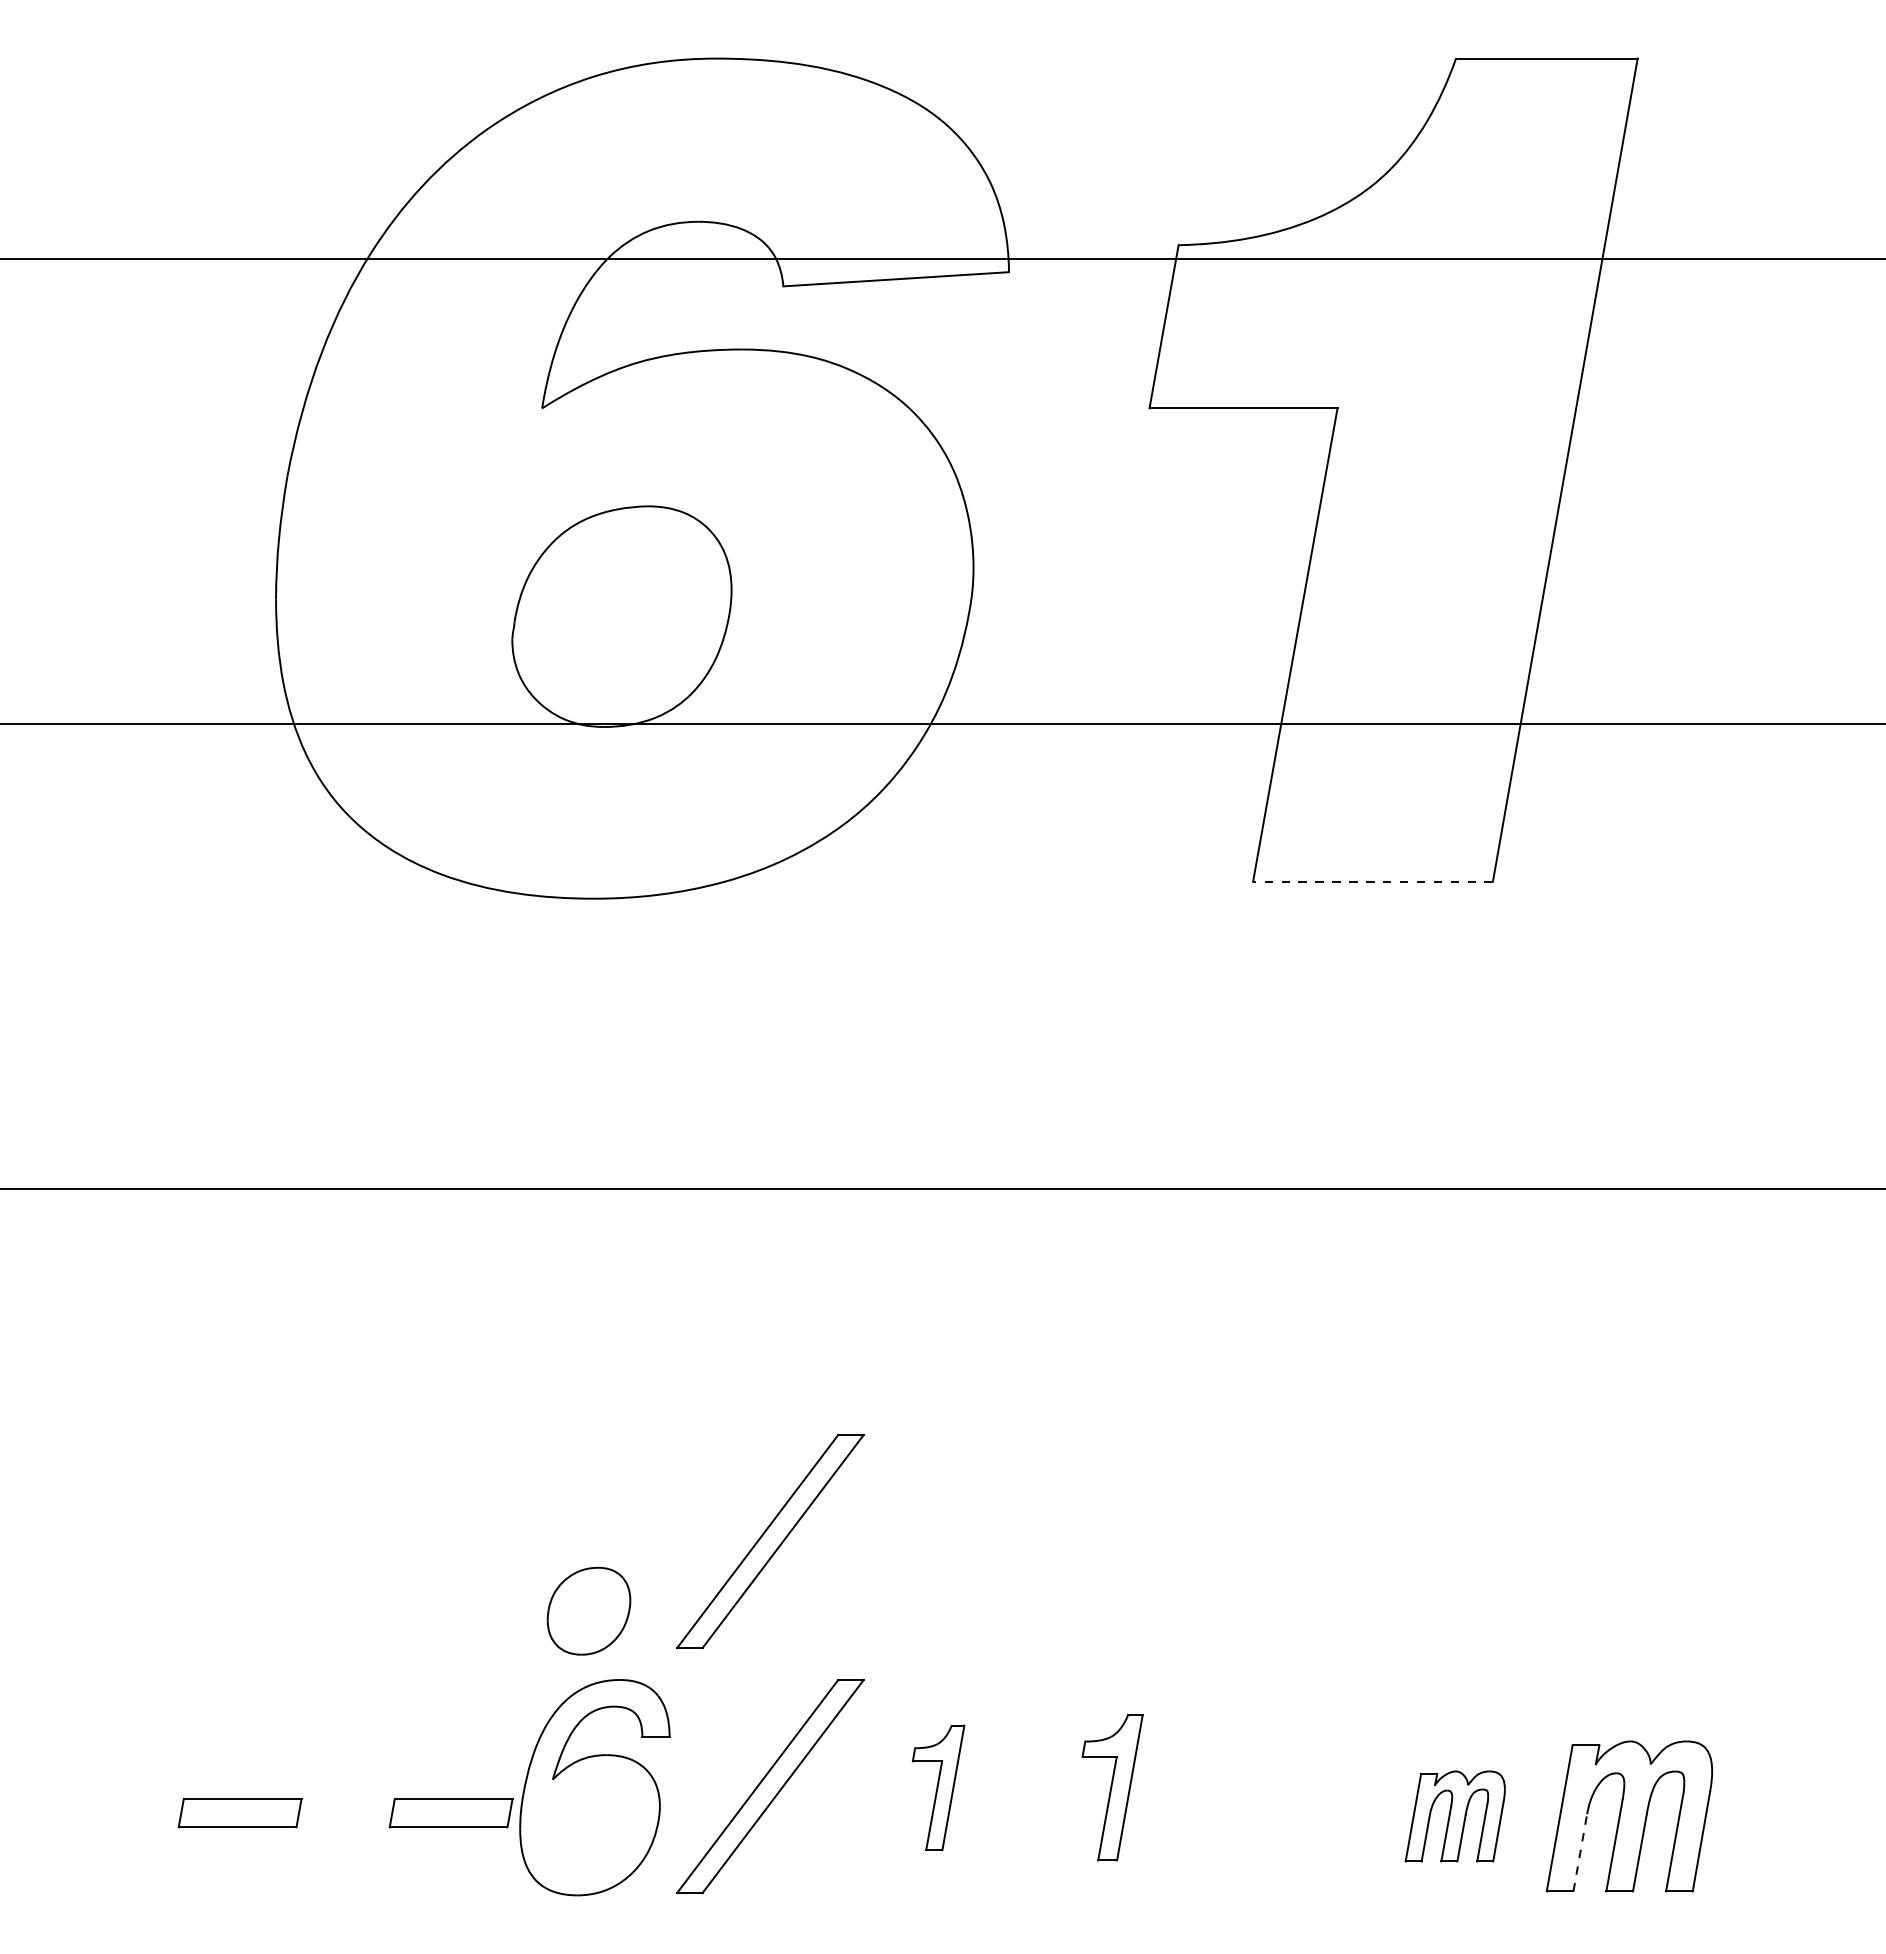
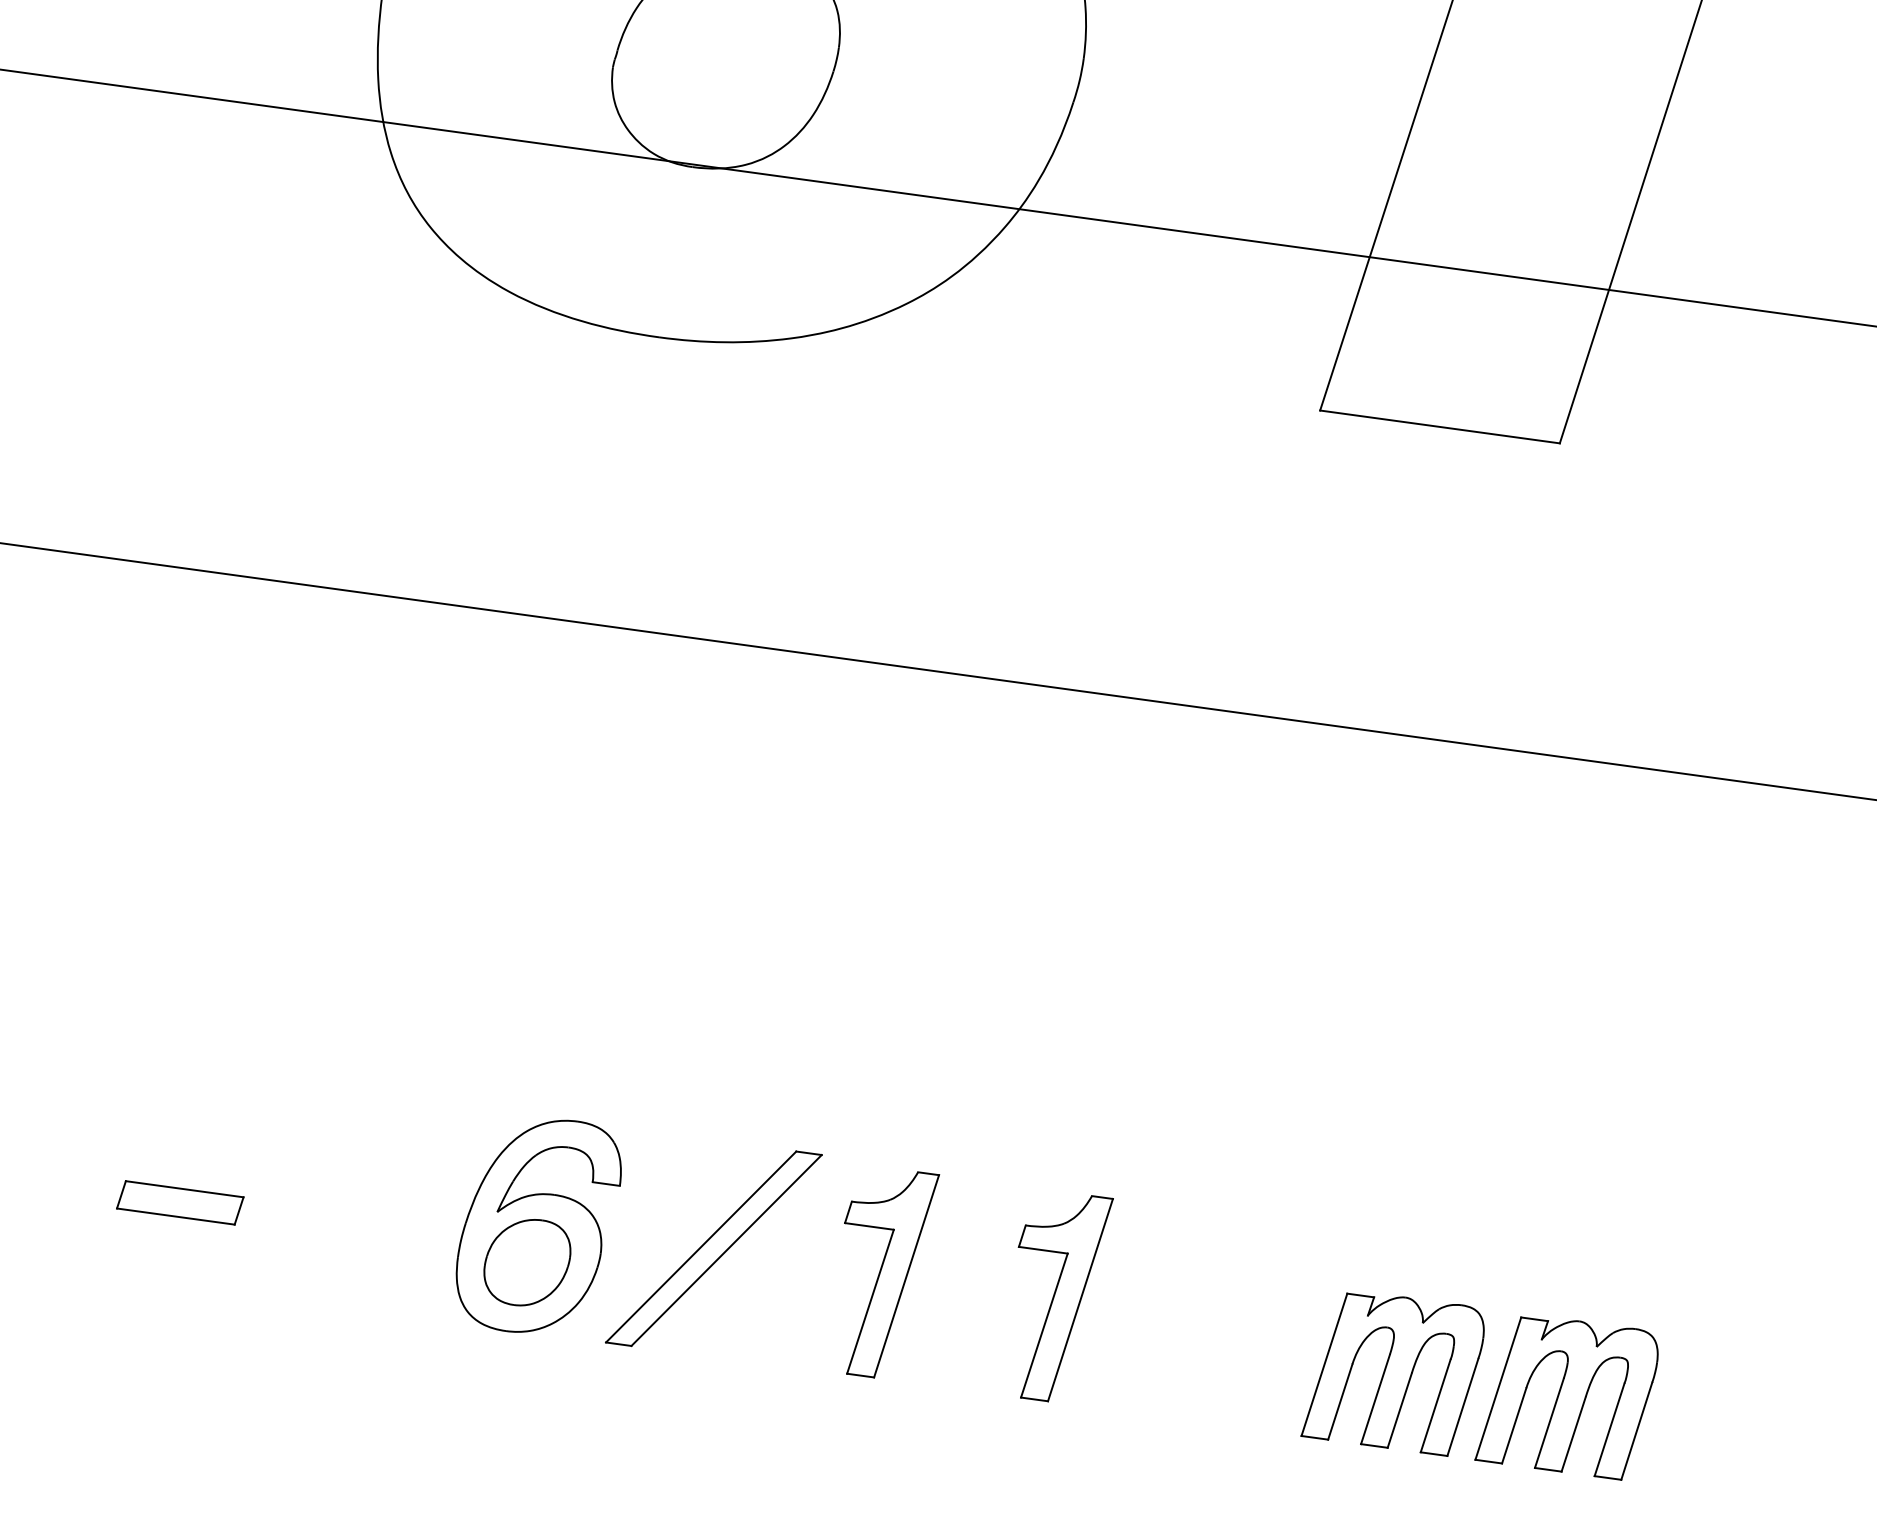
line: (1373, 881) -> (1440, 426), dashed -> solid
part: (770, 1541) -> (747, 1003), removed
part: (588, 1610) -> (526, 1261), moved
part: (938, 1787) -> (881, 1272), size x1.67
part: (1112, 1787) -> (1055, 1296), size x1.43
part: (450, 1813) -> (390, 1231), removed
part: (1454, 1816) -> (1393, 1372), size x1.67
line: (1580, 1852) -> (1514, 1425), dashed -> solid

